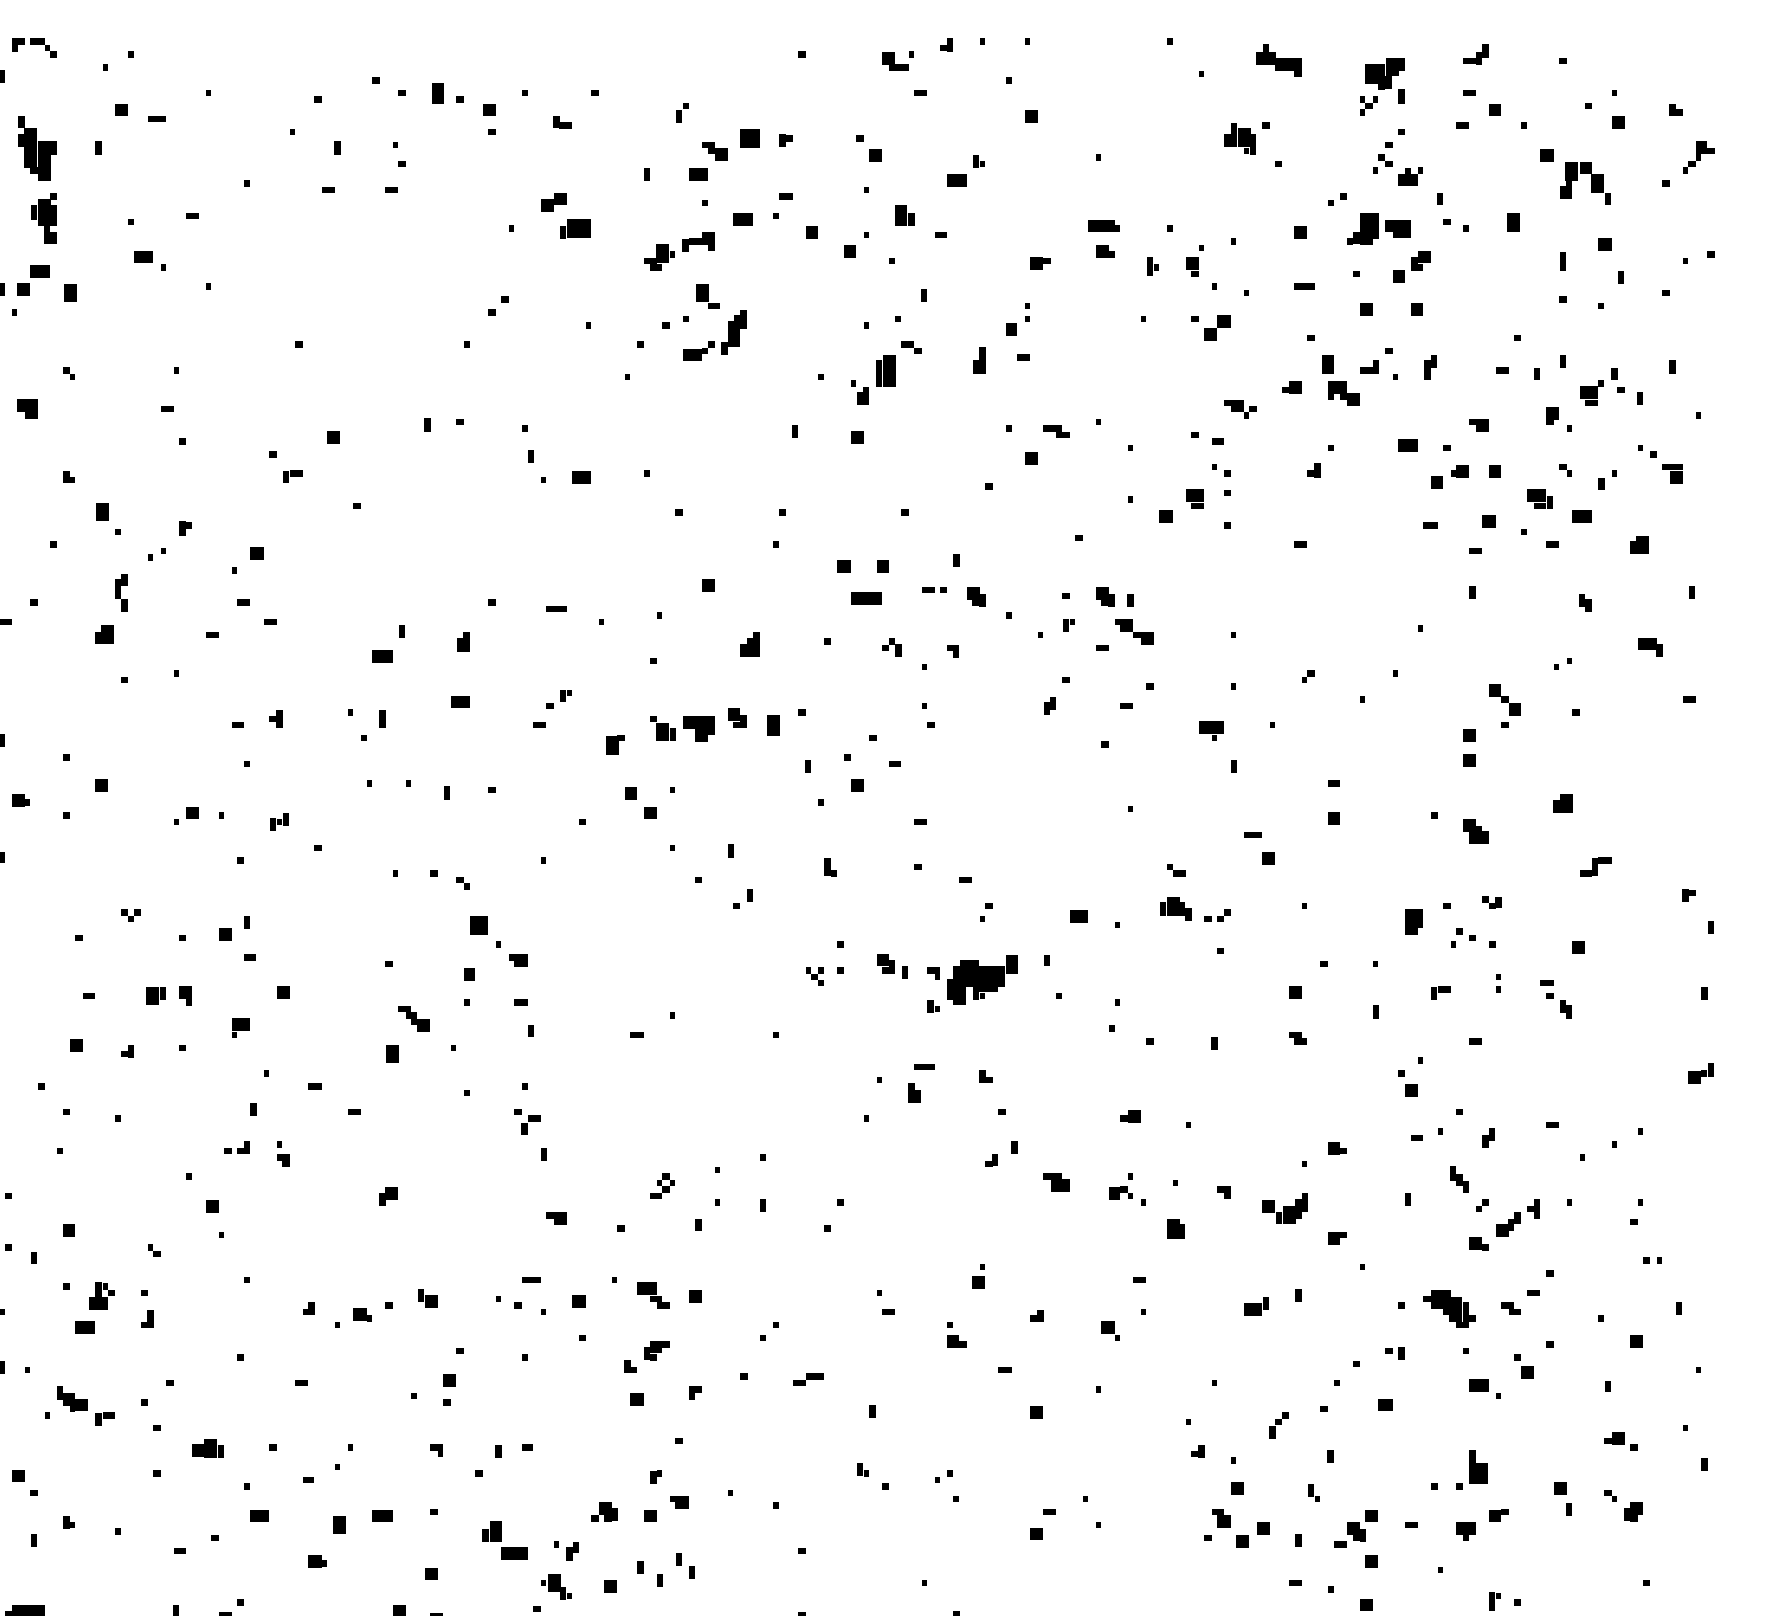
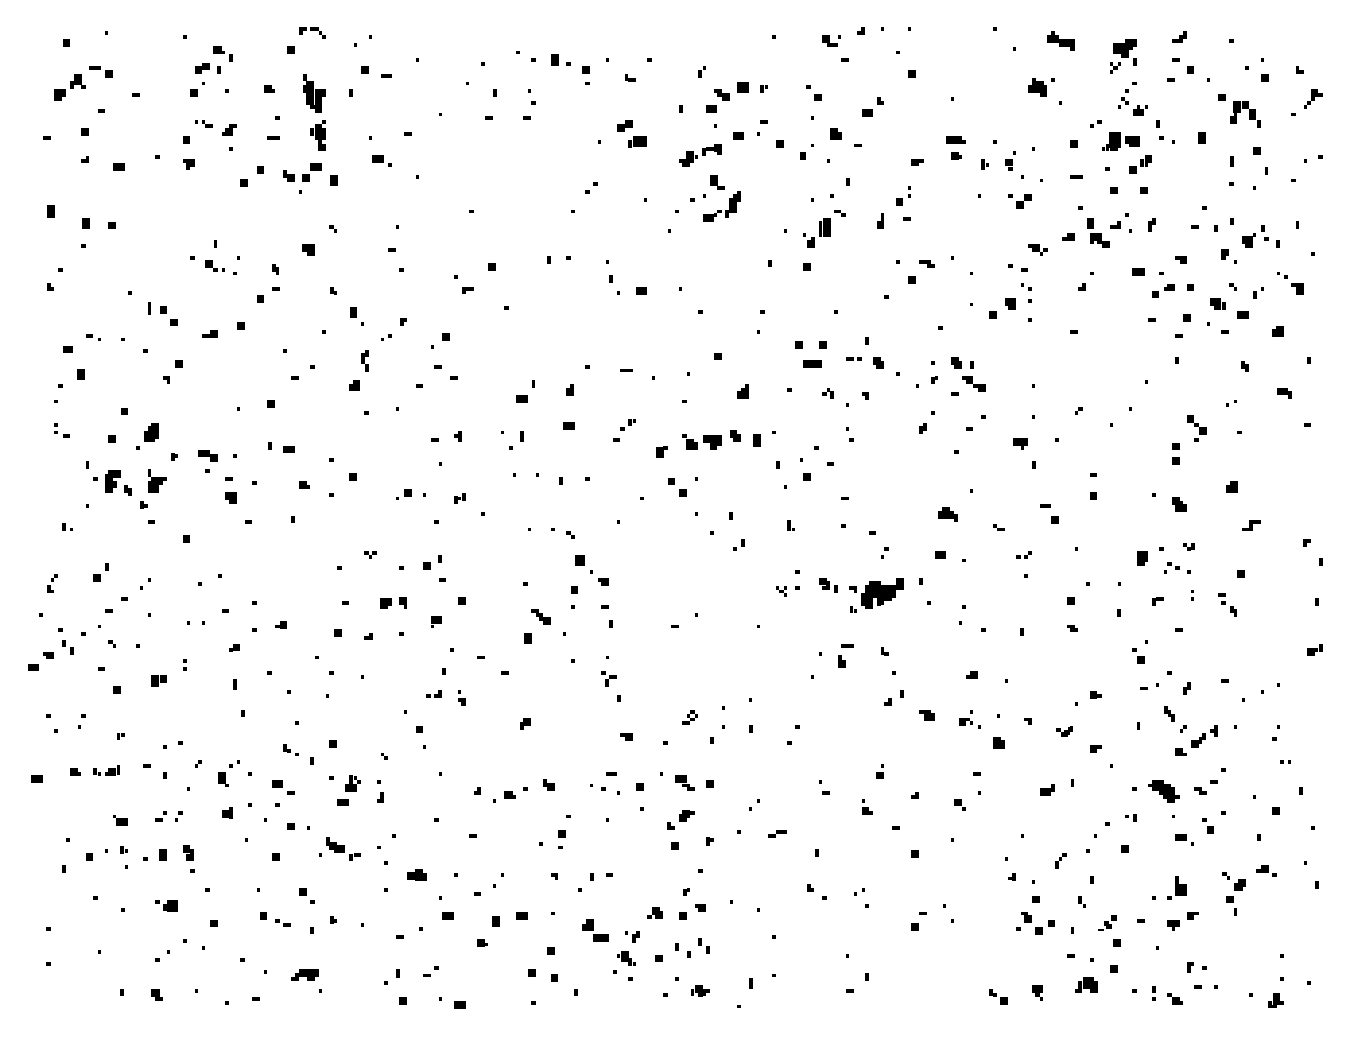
part: (1175, 908) -> (947, 514), moved
part: (1284, 1207) -> (1064, 730), size x0.6
part: (1622, 1505) -> (1233, 881), moved
part: (1356, 1528) -> (1107, 923), size x0.7

